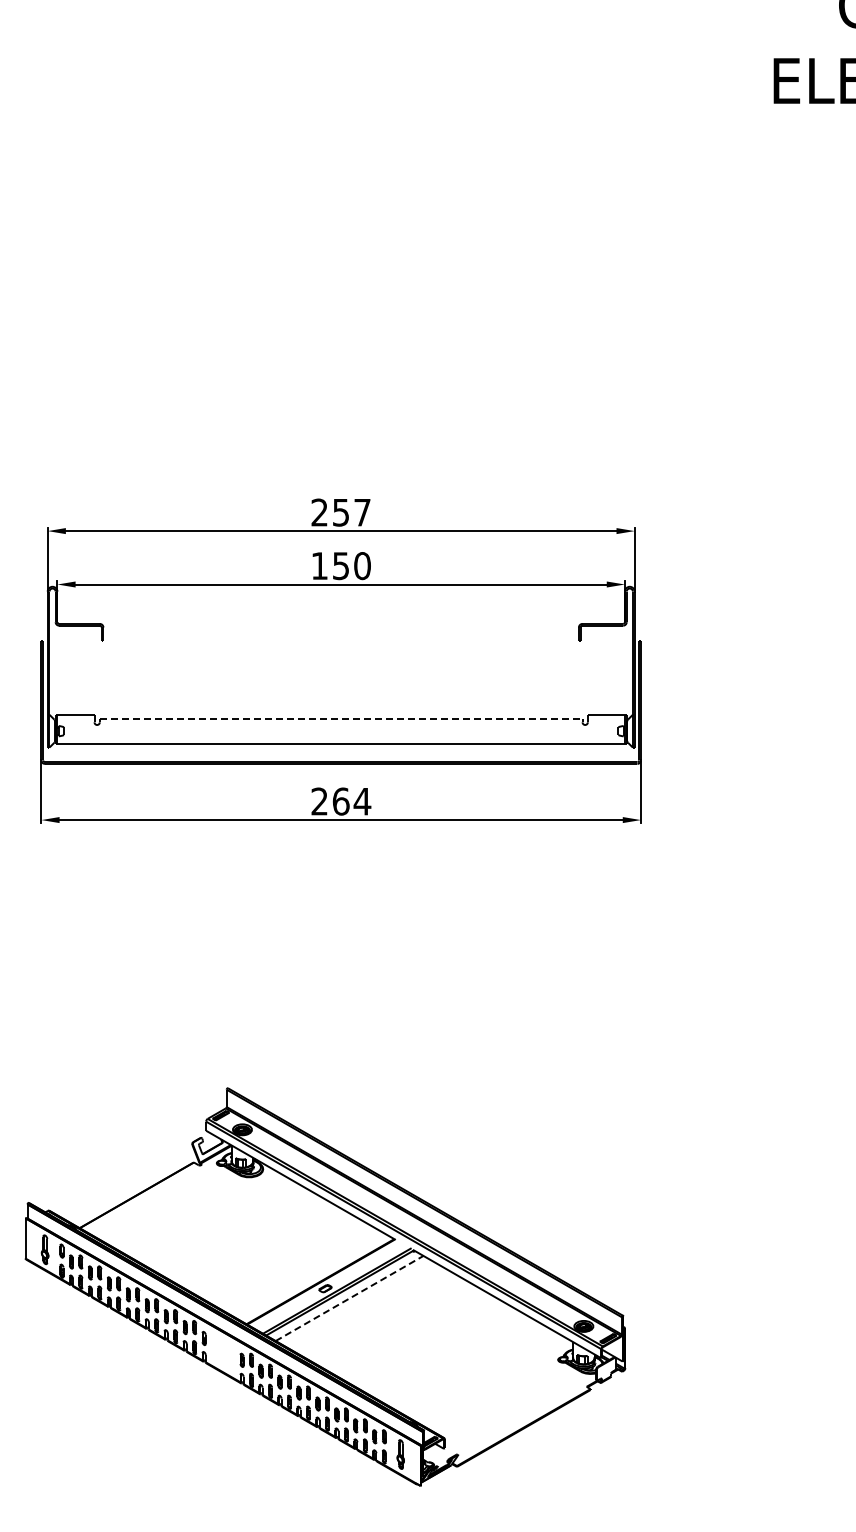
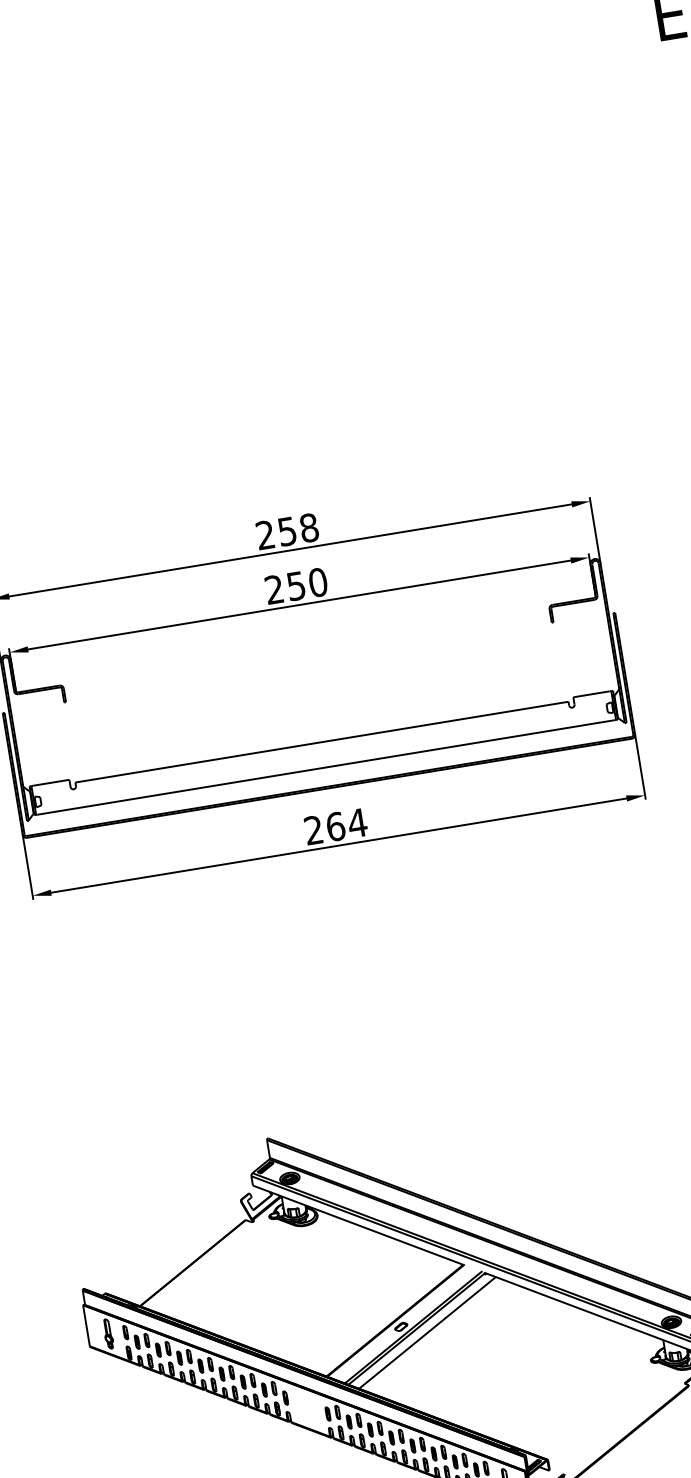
text: (362, 512) -> (309, 527), 257 -> 258
text: (319, 565) -> (274, 589), 150 -> 250
line: (341, 718) -> (322, 741), dashed -> solid
line: (349, 1298) -> (427, 1332), dashed -> solid

